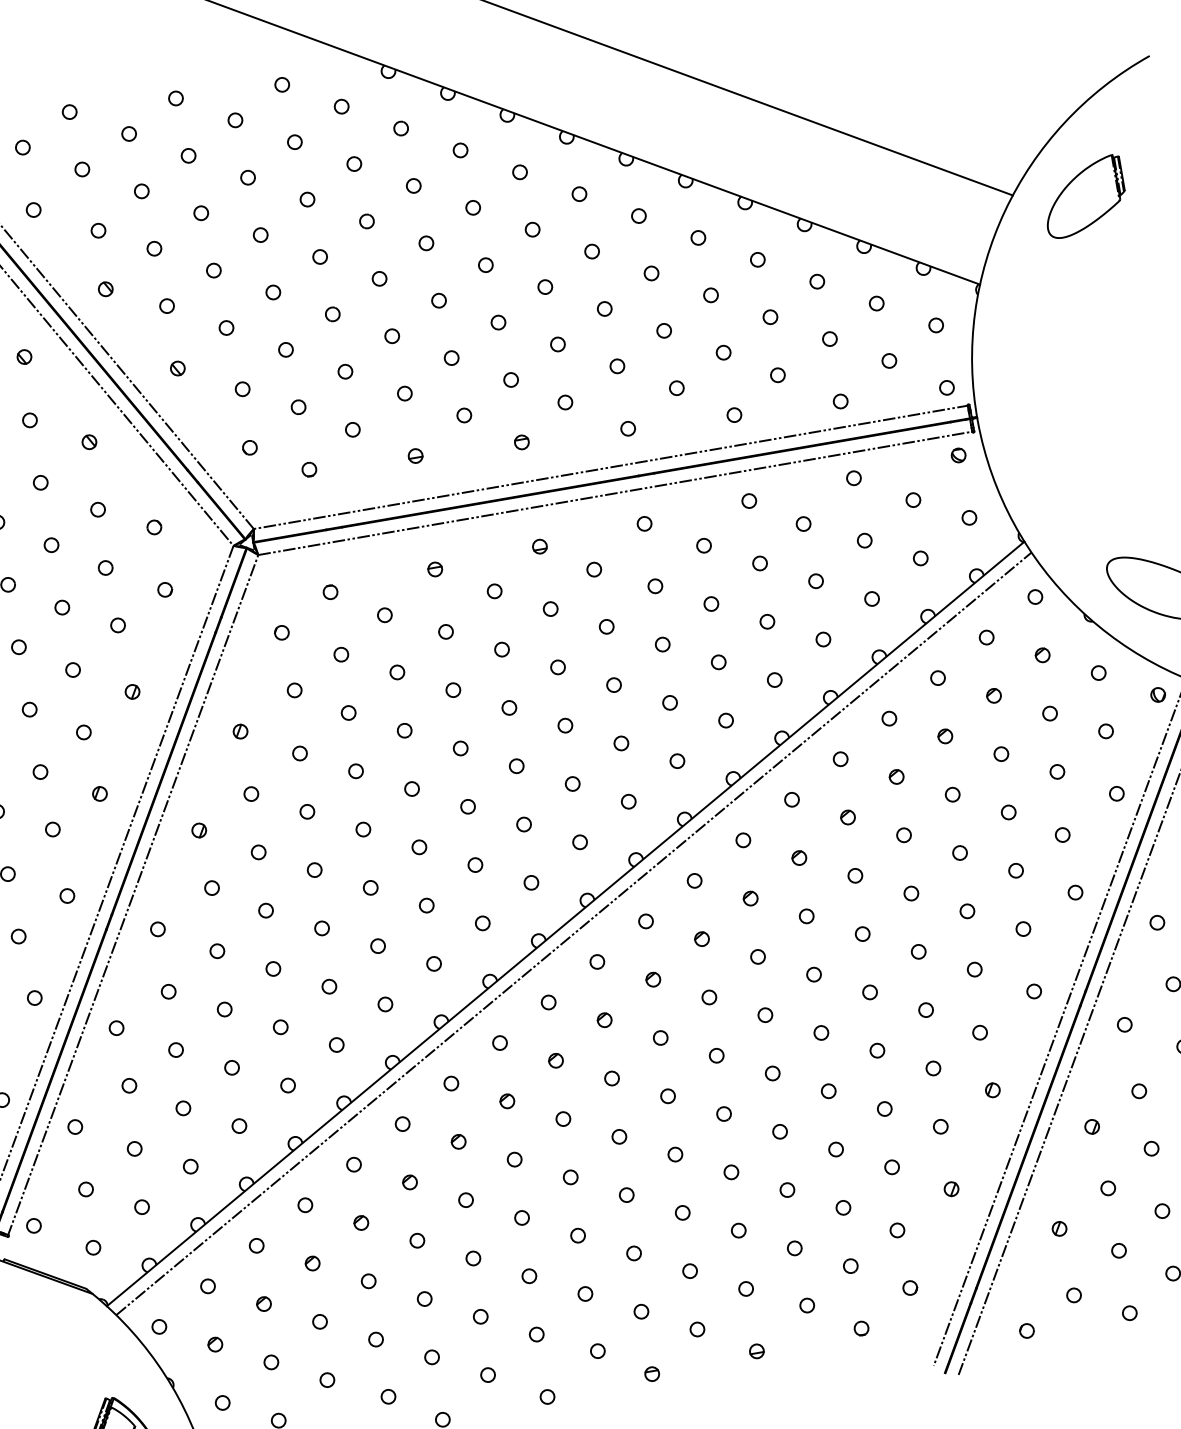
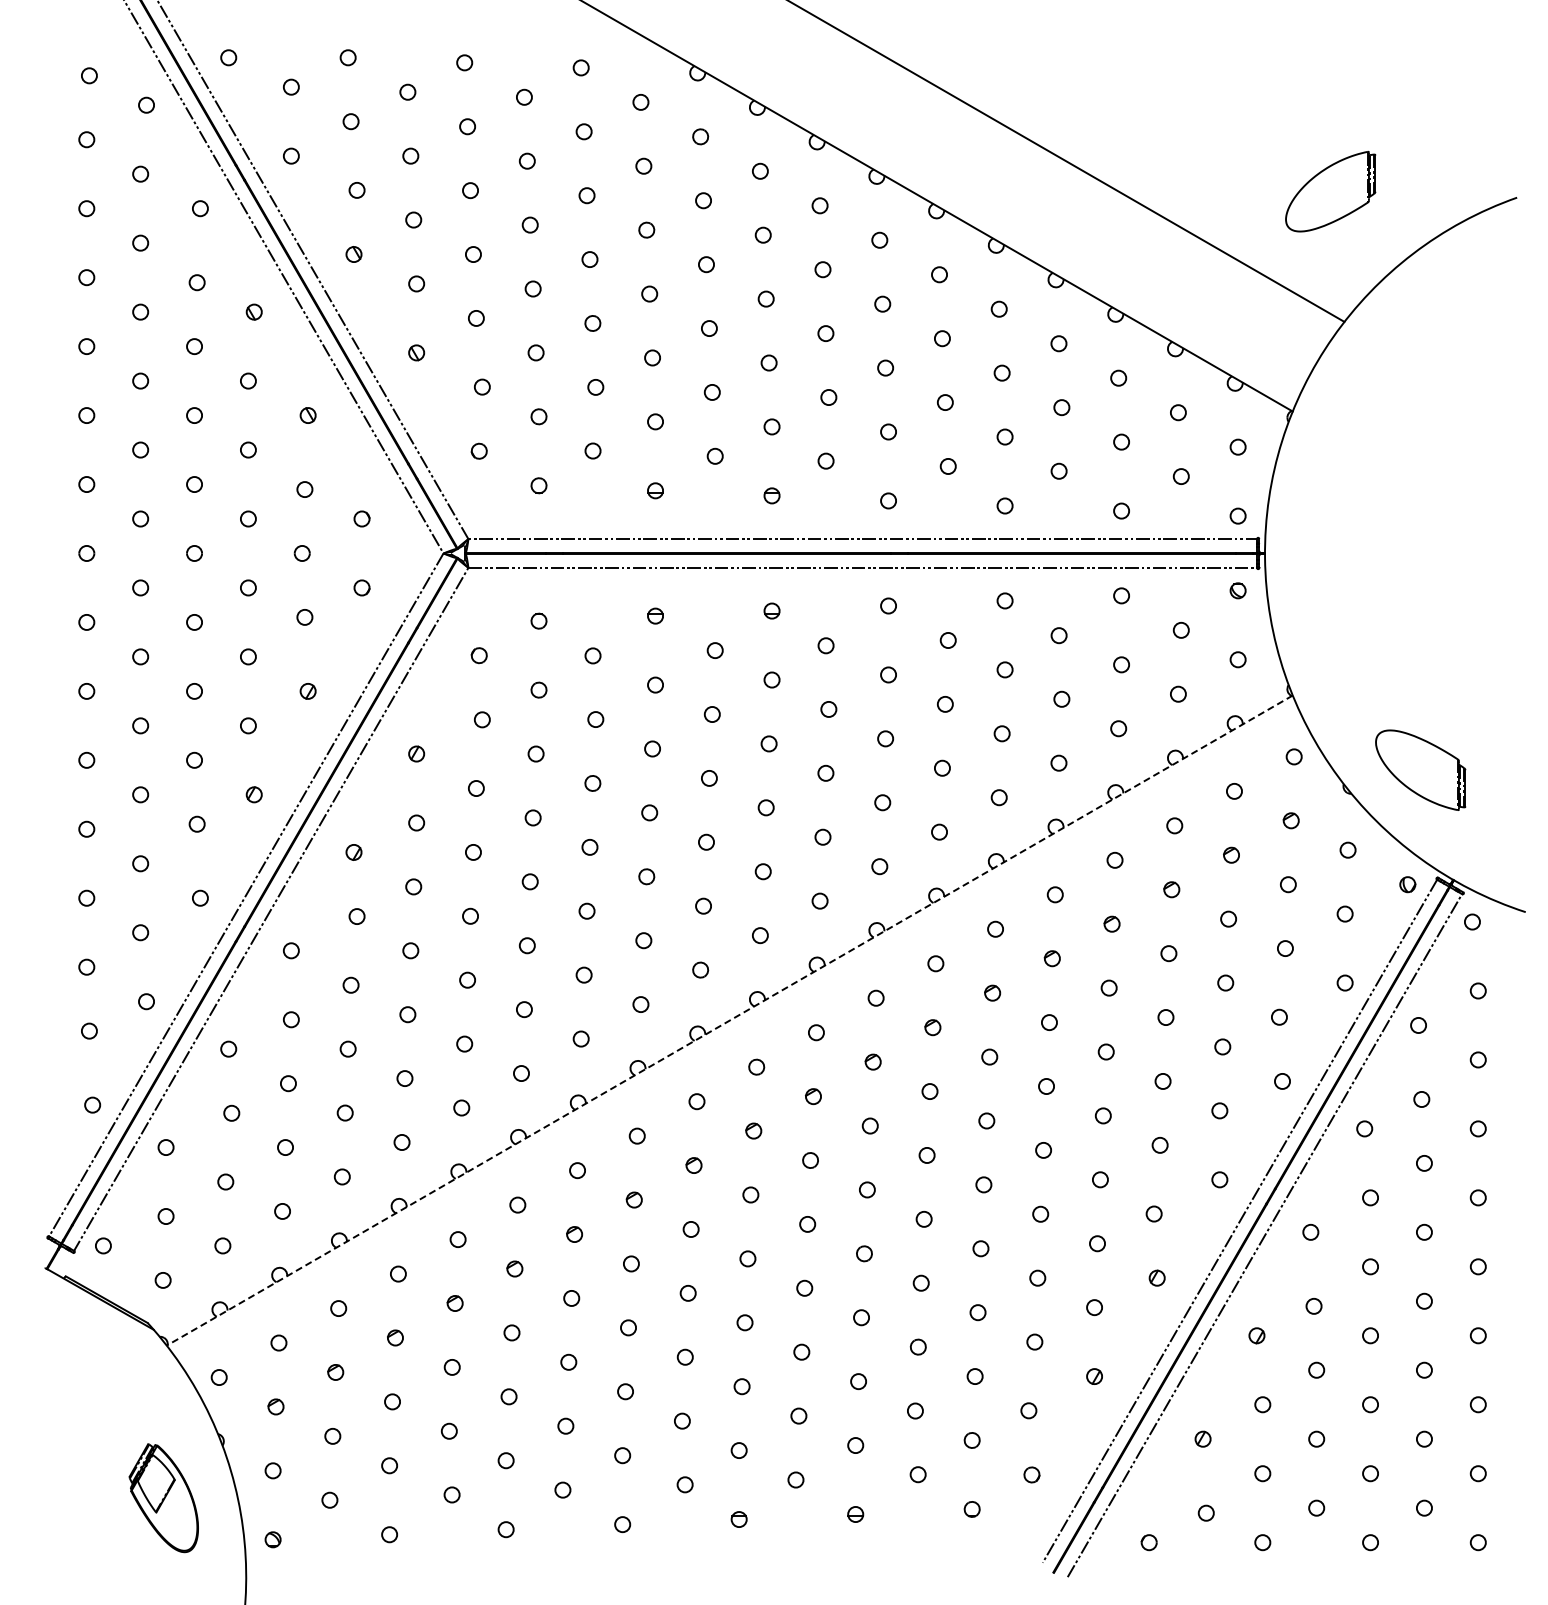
part: (1083, 196) -> (1330, 191), moved
line: (565, 923) -> (729, 1020), solid -> dashed
line: (573, 933) -> (736, 1032), removed

